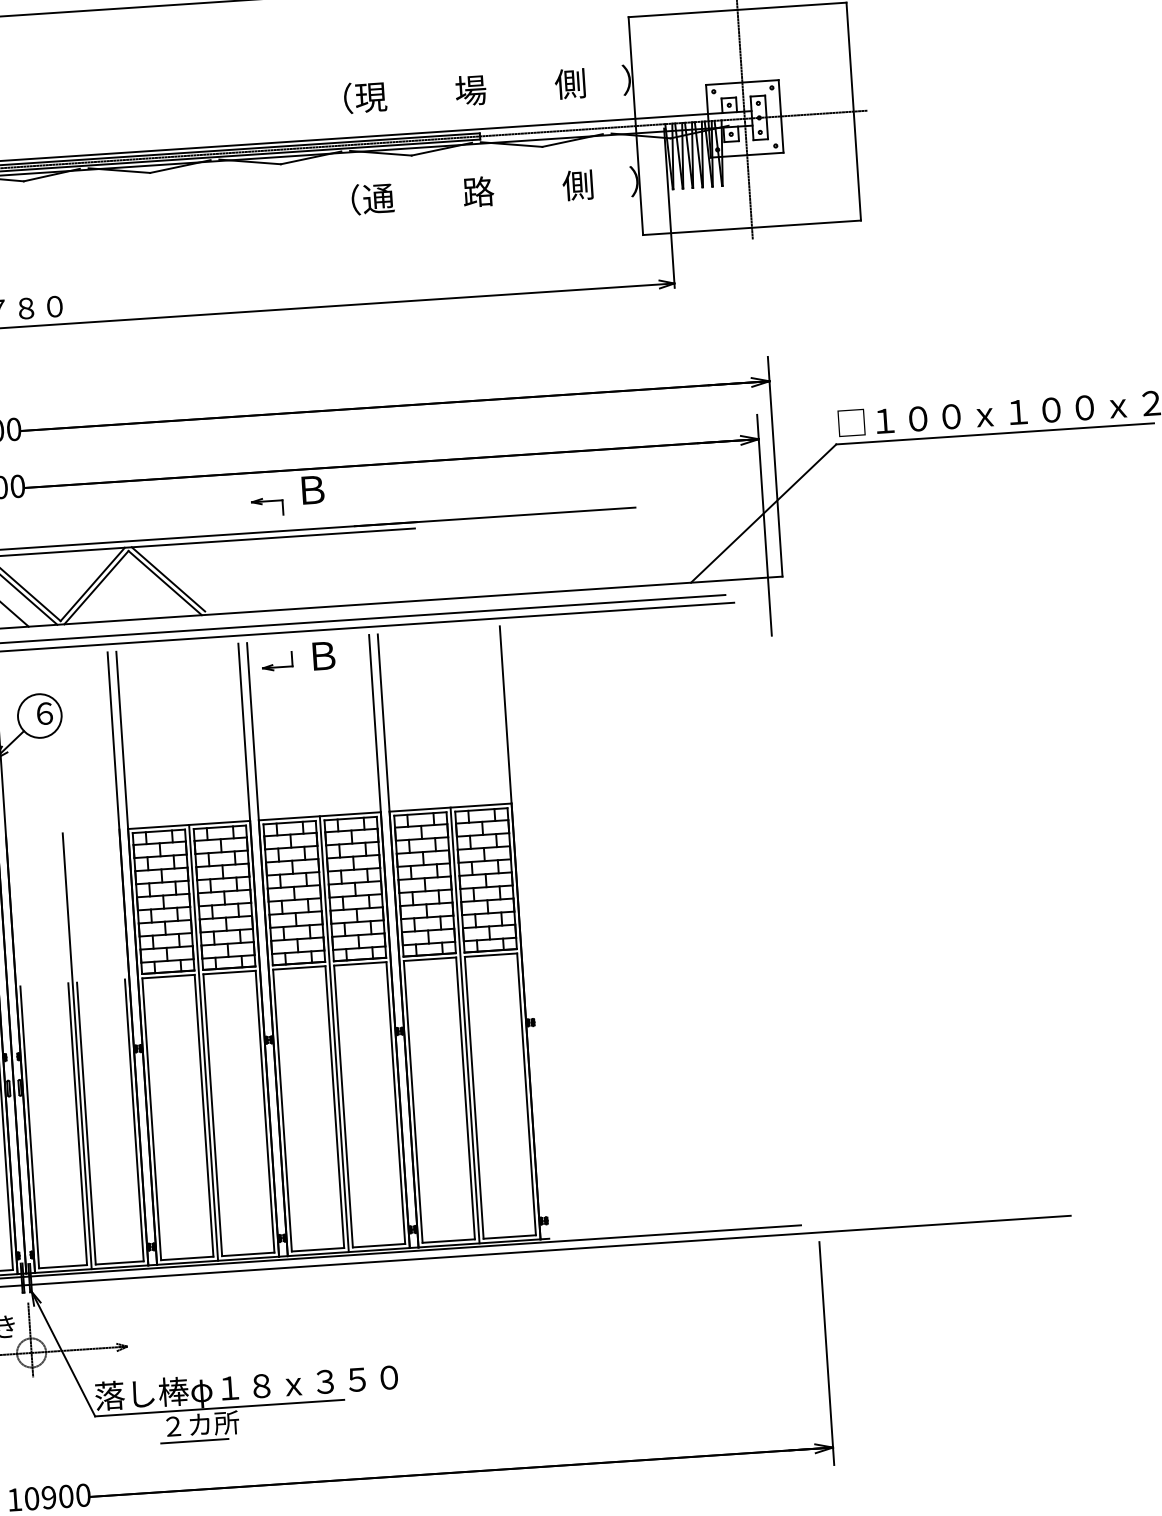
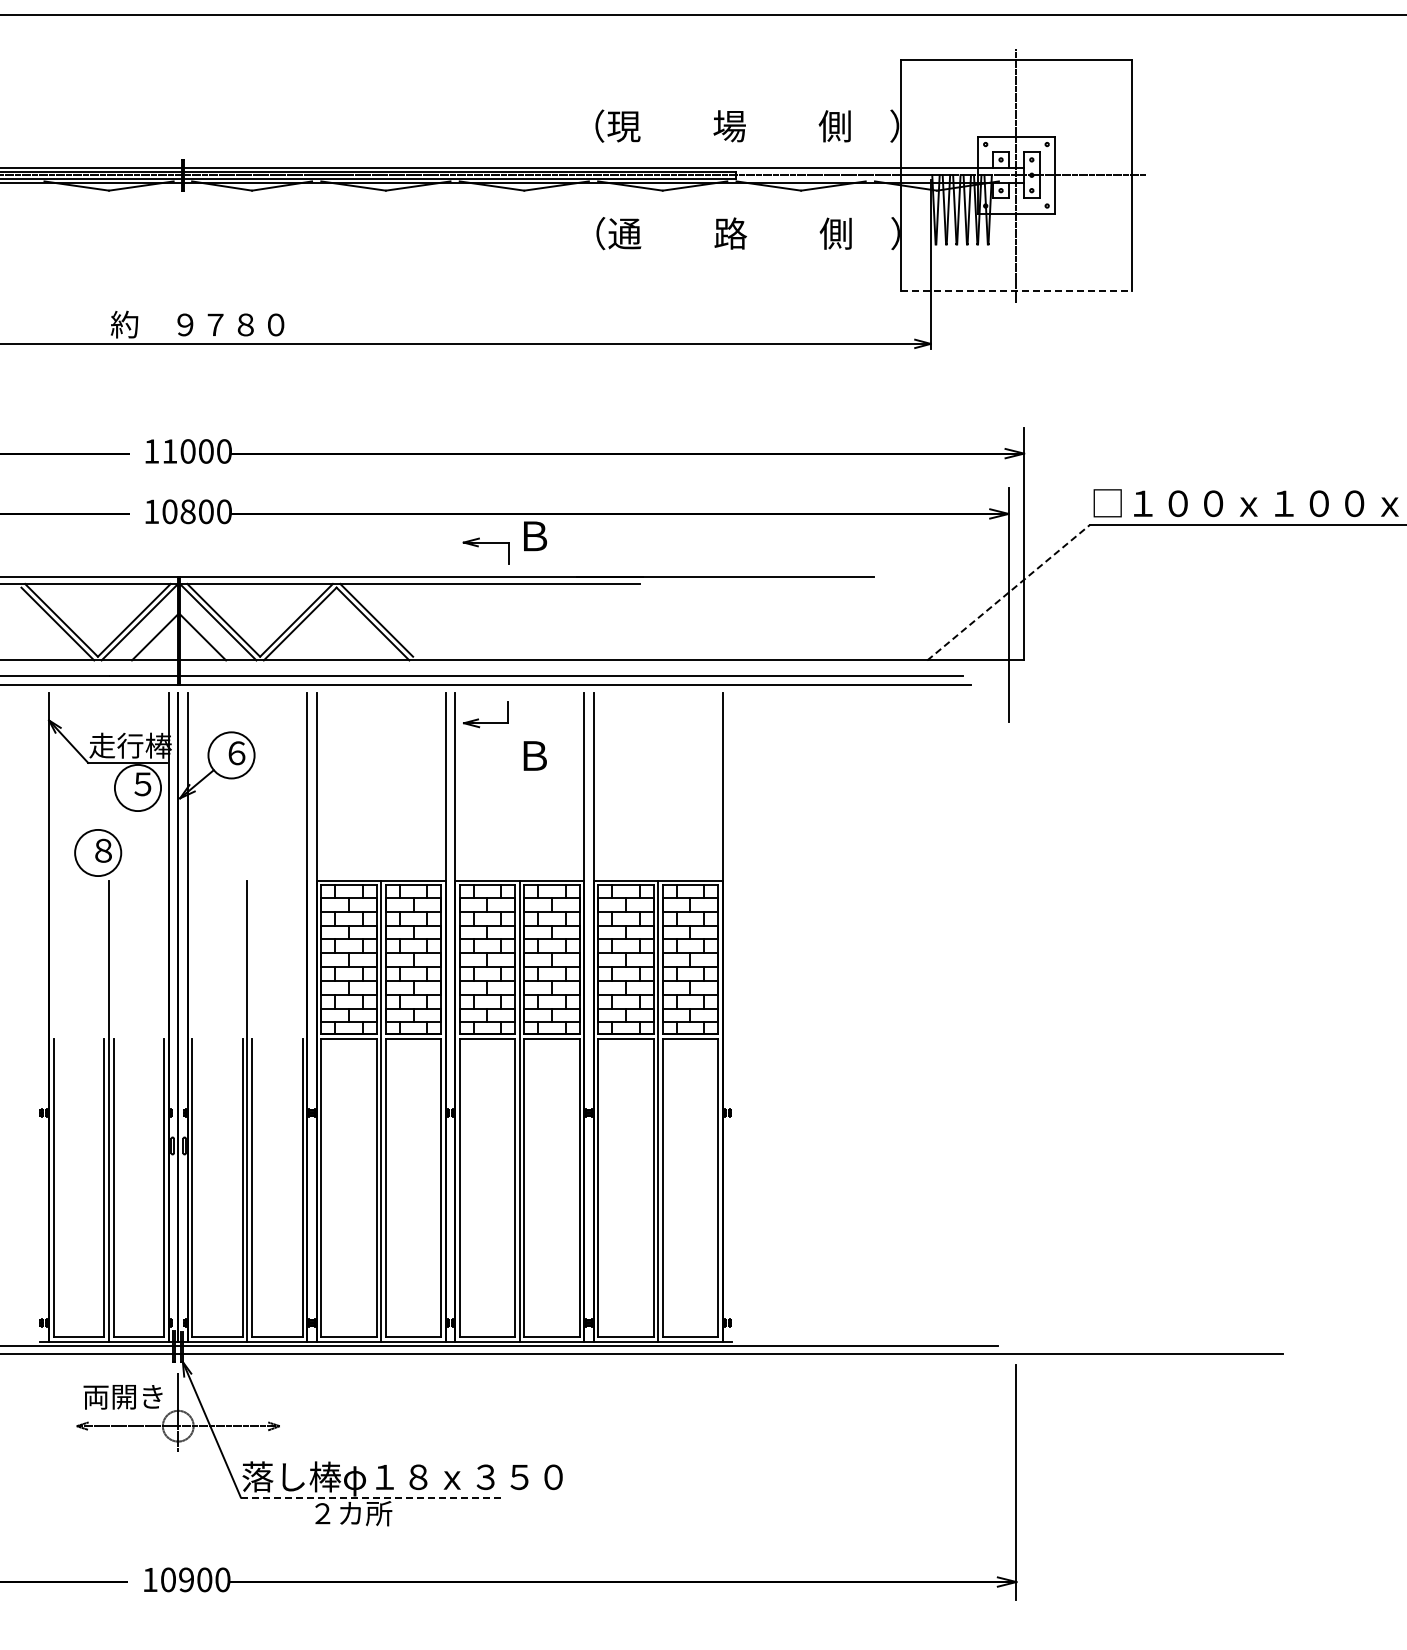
line: (752, 227) -> (1016, 290), solid -> dashed
part: (266, 506) -> (485, 550), size x1.4
line: (763, 513) -> (1008, 592), solid -> dashed
text: (323, 655) -> (534, 755), moved
part: (277, 661) -> (485, 714), size x1.4
line: (219, 1408) -> (372, 1497), solid -> dashed
line: (194, 1441) -> (343, 1530), removed

